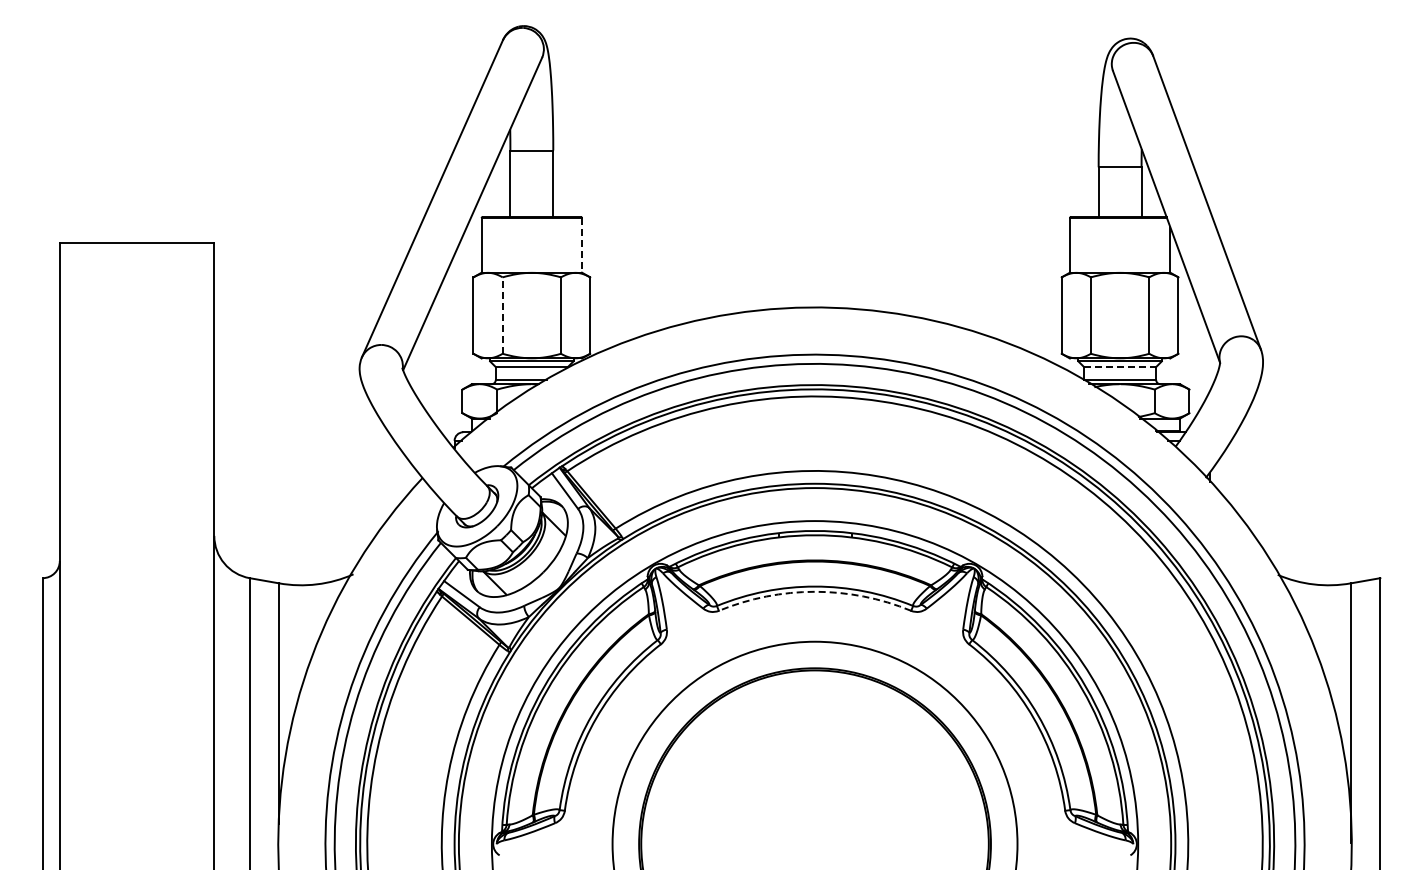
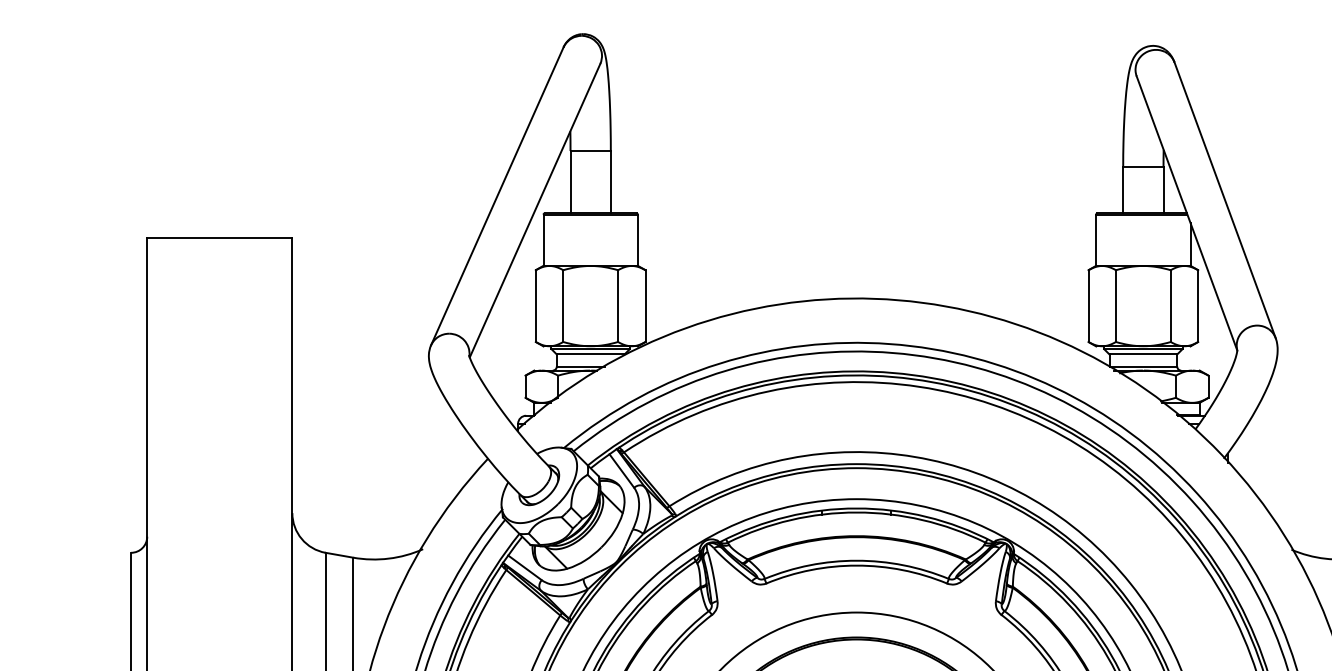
line: (582, 245) -> (638, 240), dashed -> solid
line: (502, 315) -> (563, 306), dashed -> solid
line: (1120, 367) -> (1143, 354), dashed -> solid
arc: (815, 591) -> (857, 565), dashed -> solid

